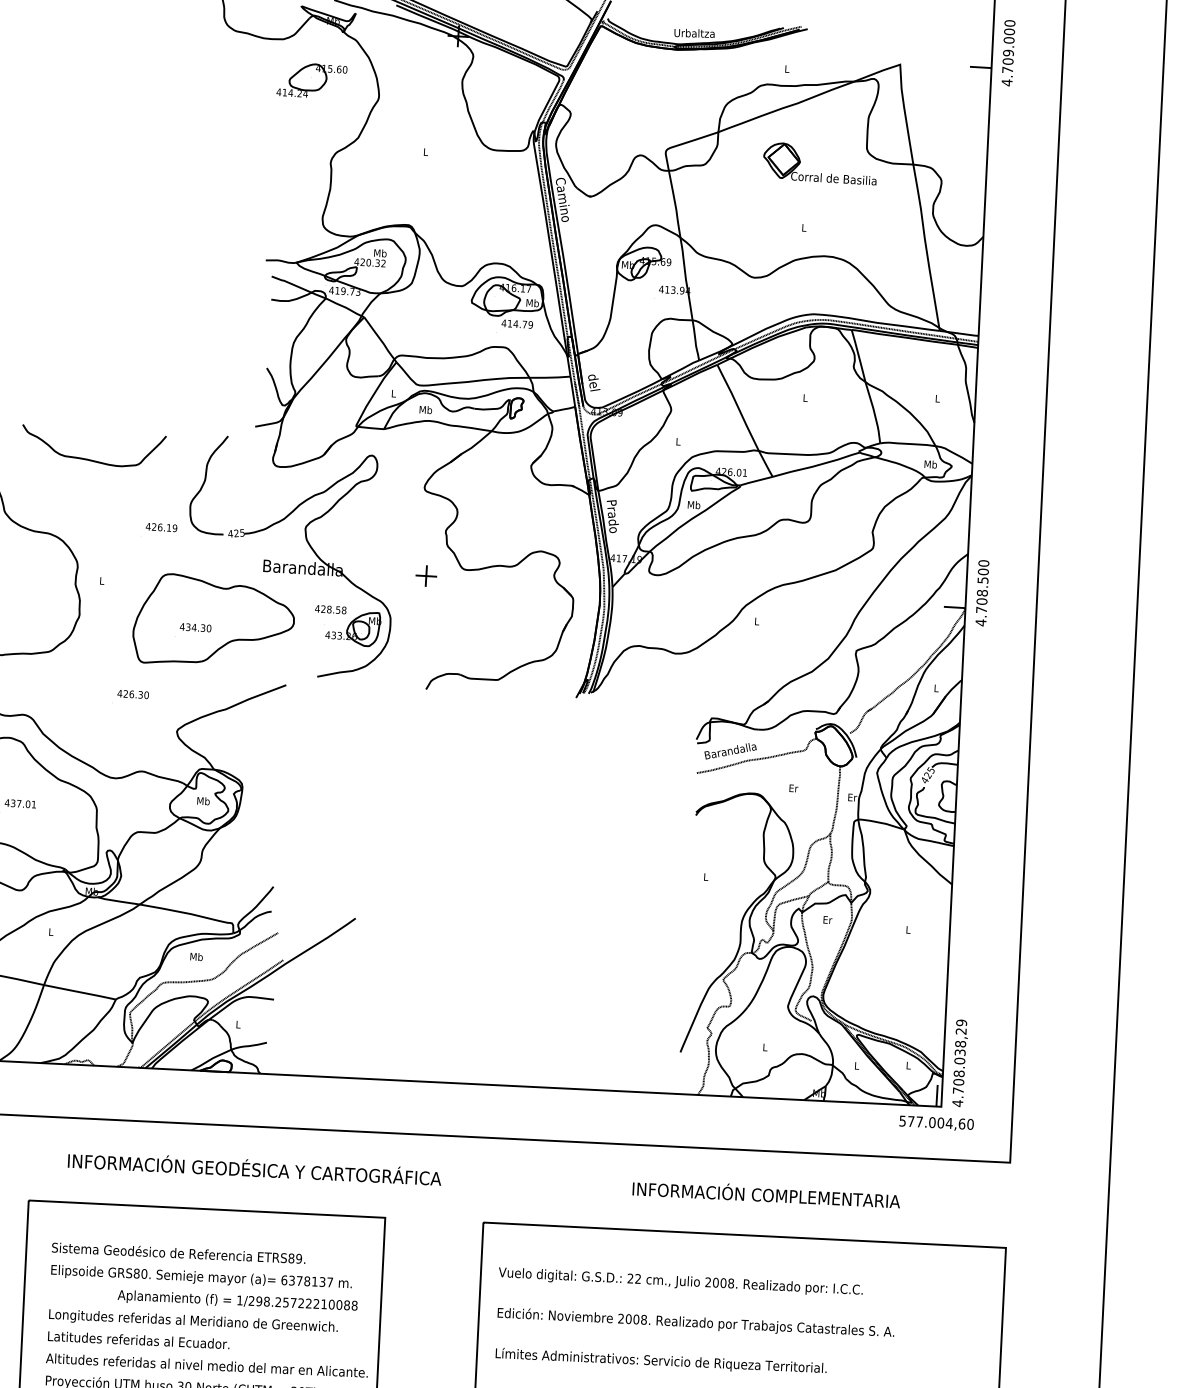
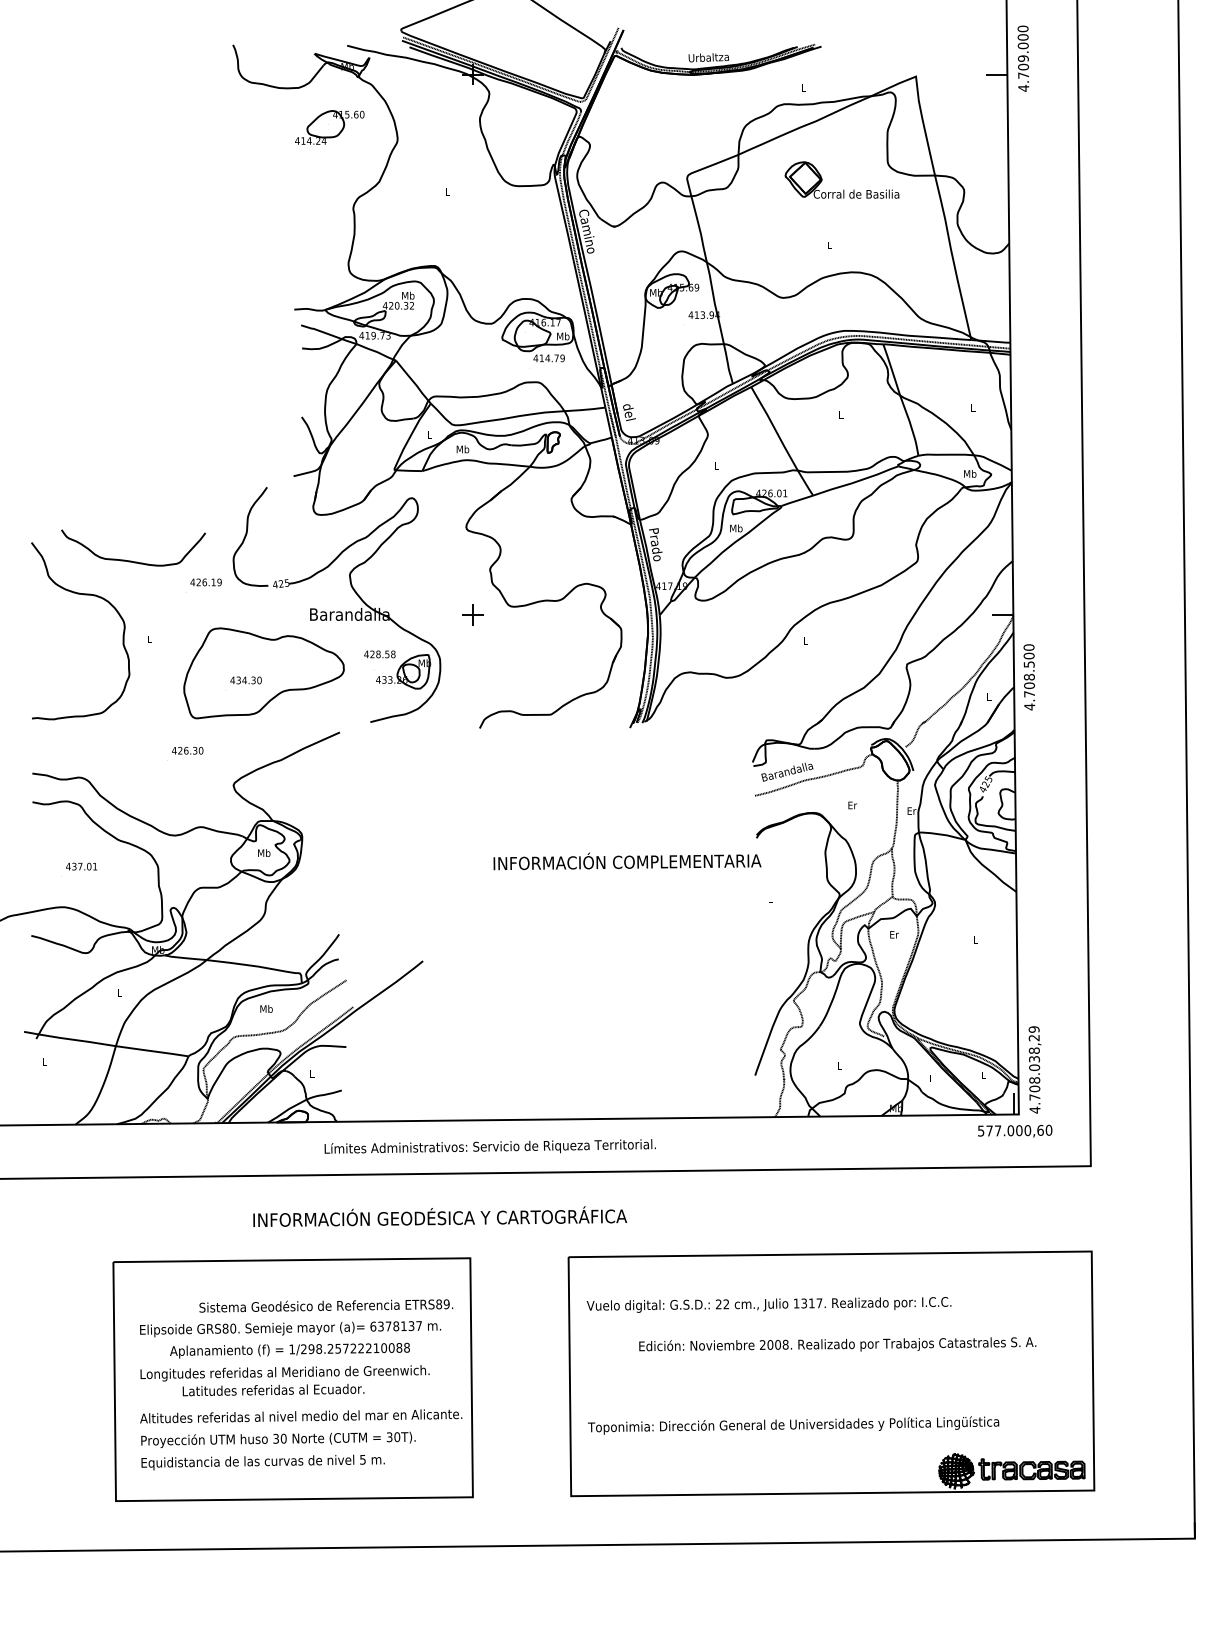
curve: (90, 459) -> (131, 560), moved
text: (982, 593) -> (1029, 677), moved
text: (949, 1123) -> (1027, 1130), 577.004,60 -> 577.000,60
text: (255, 1168) -> (440, 1216), moved
text: (766, 1194) -> (627, 861), moved
text: (178, 1252) -> (326, 1305), moved
text: (719, 1282) -> (807, 1303), 2008. -> 1317.
text: (237, 1301) -> (289, 1350), moved
text: (695, 1322) -> (837, 1344), moved
text: (138, 1340) -> (273, 1390), moved
text: (660, 1360) -> (489, 1146), moved

